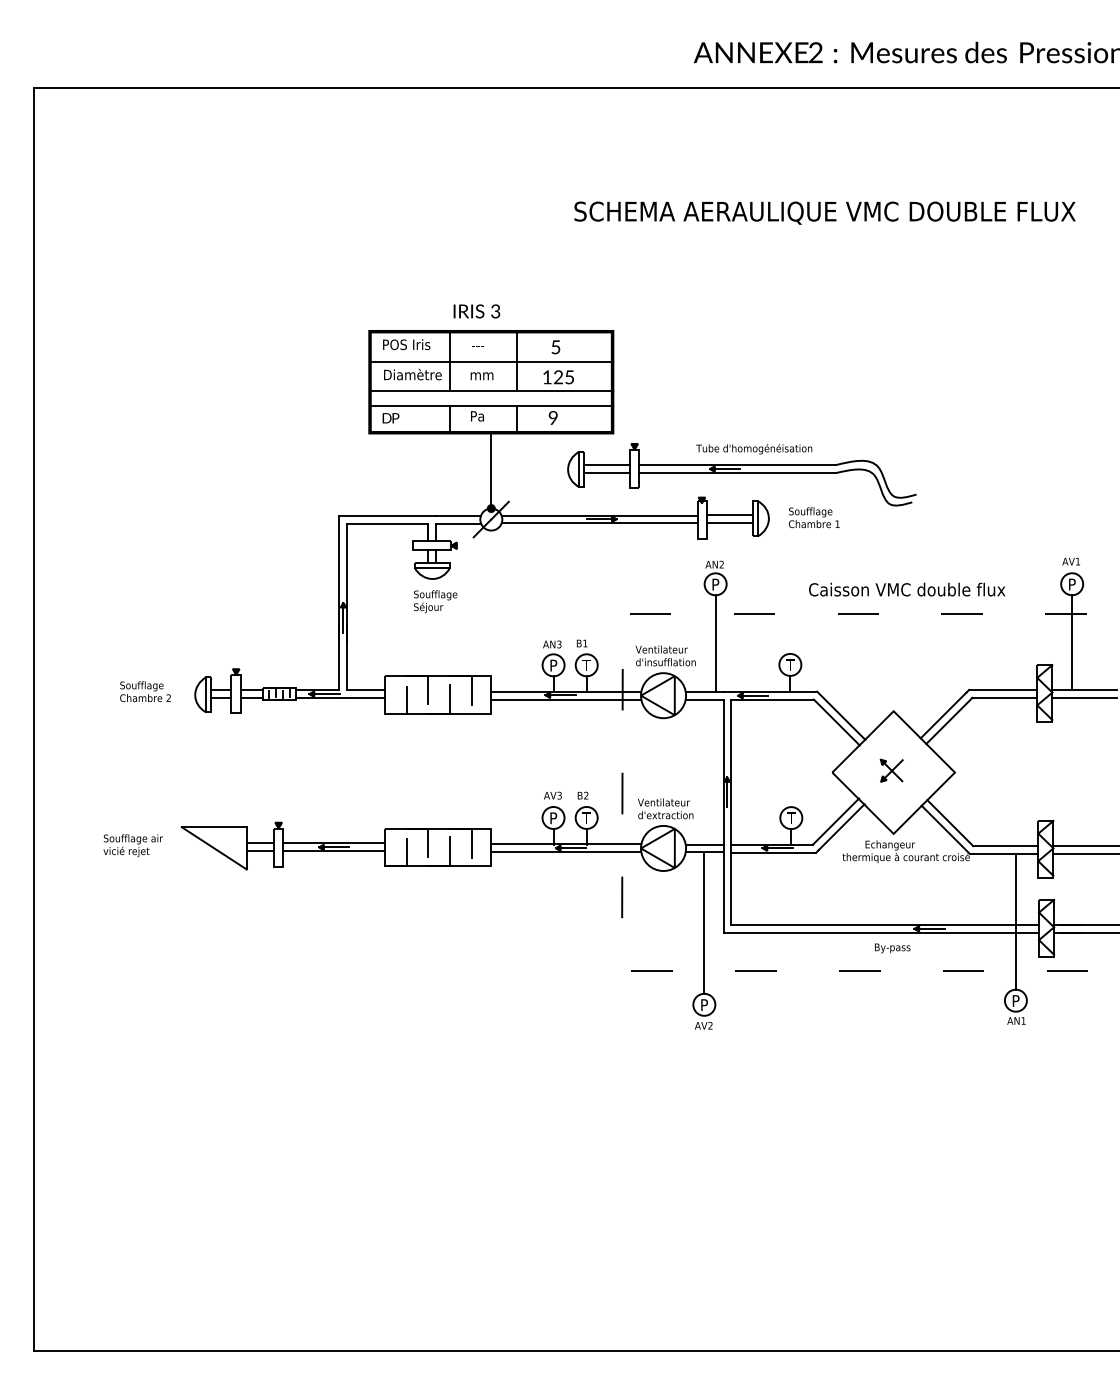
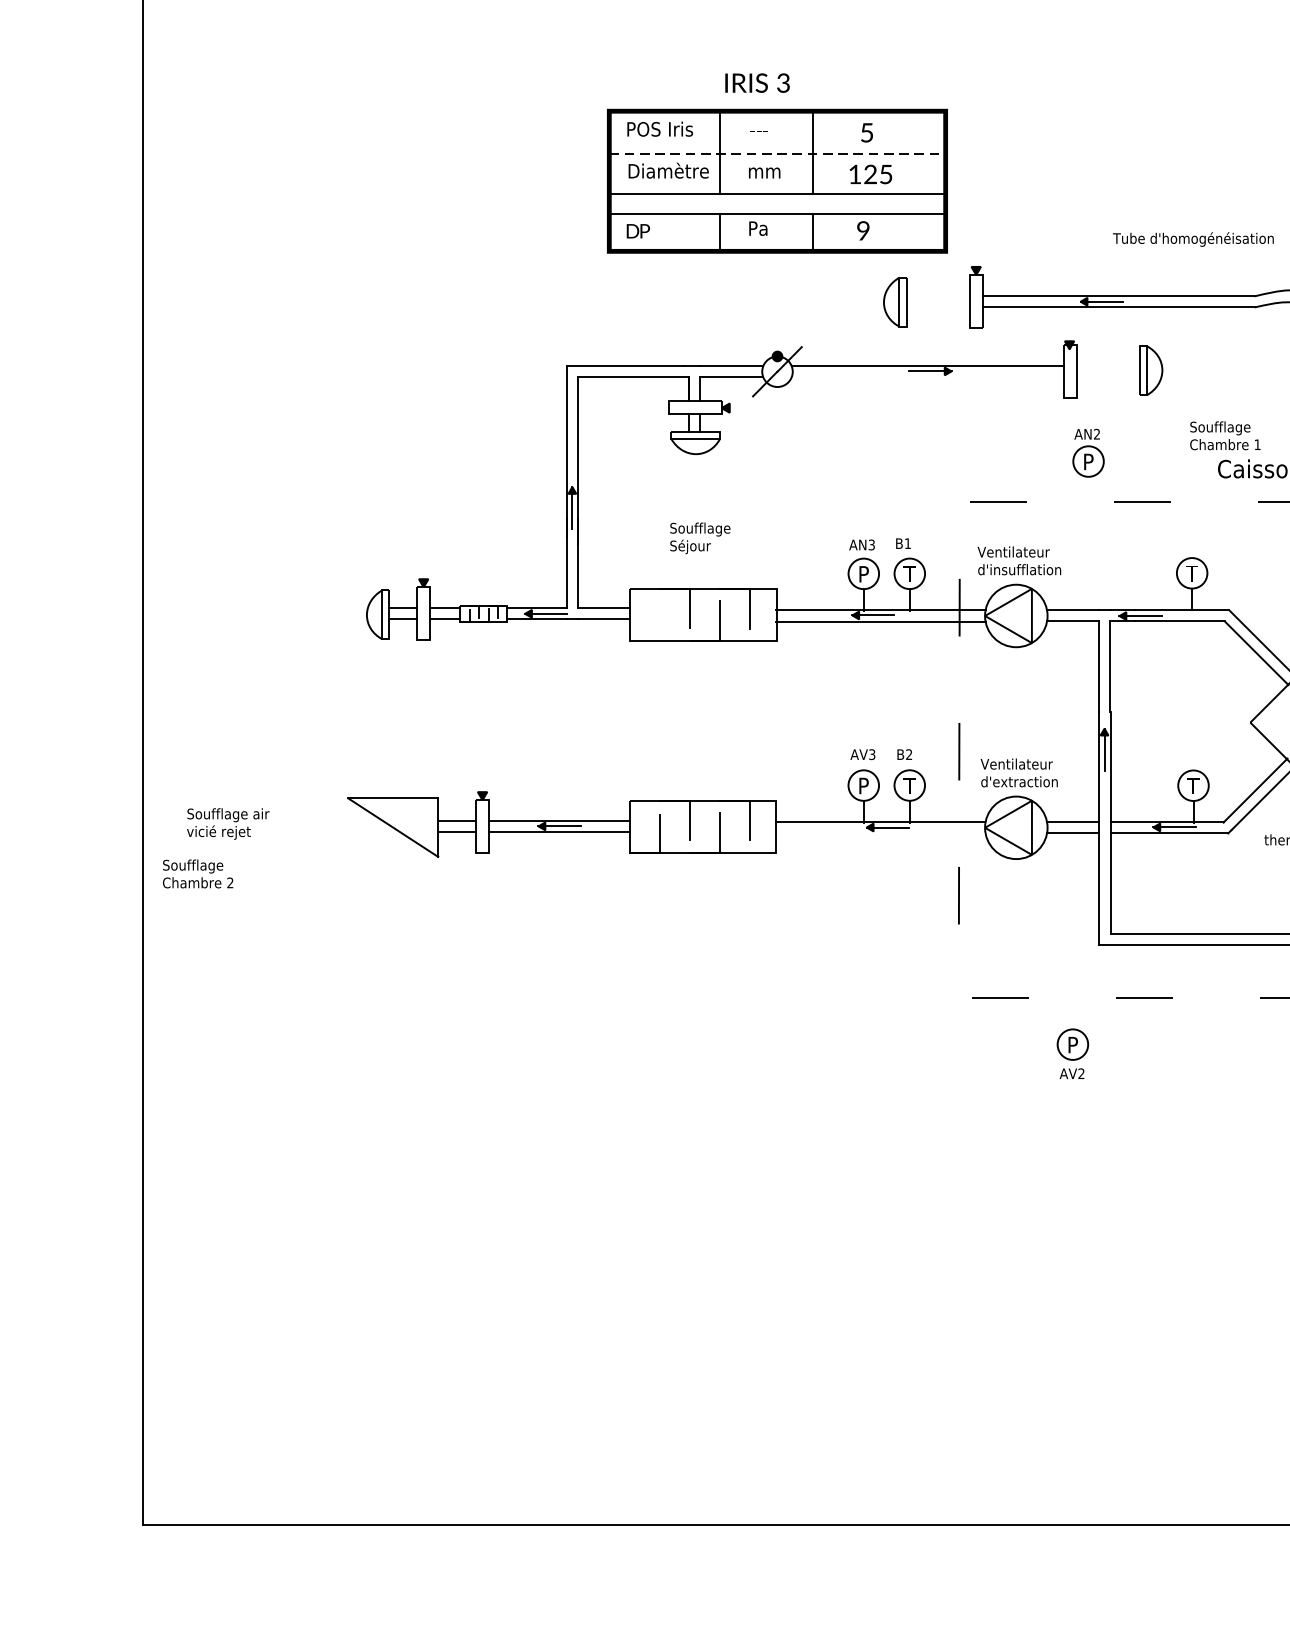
line: (491, 362) -> (777, 153), solid -> dashed
text: (754, 449) -> (1193, 239), moved
line: (606, 465) -> (937, 296), removed
line: (491, 470) -> (777, 303), removed
line: (606, 473) -> (937, 307), removed
line: (729, 515) -> (1107, 366), removed
text: (814, 517) -> (1225, 435), moved
line: (599, 523) -> (927, 377), removed
line: (729, 523) -> (1107, 377), removed
text: (435, 601) -> (700, 538), moved
line: (715, 643) -> (1088, 543), removed
text: (145, 691) -> (198, 873), moved
line: (406, 699) -> (659, 621), removed
text: (132, 845) -> (227, 823), moved
line: (565, 852) -> (880, 833), removed
line: (704, 922) -> (1073, 930), removed

